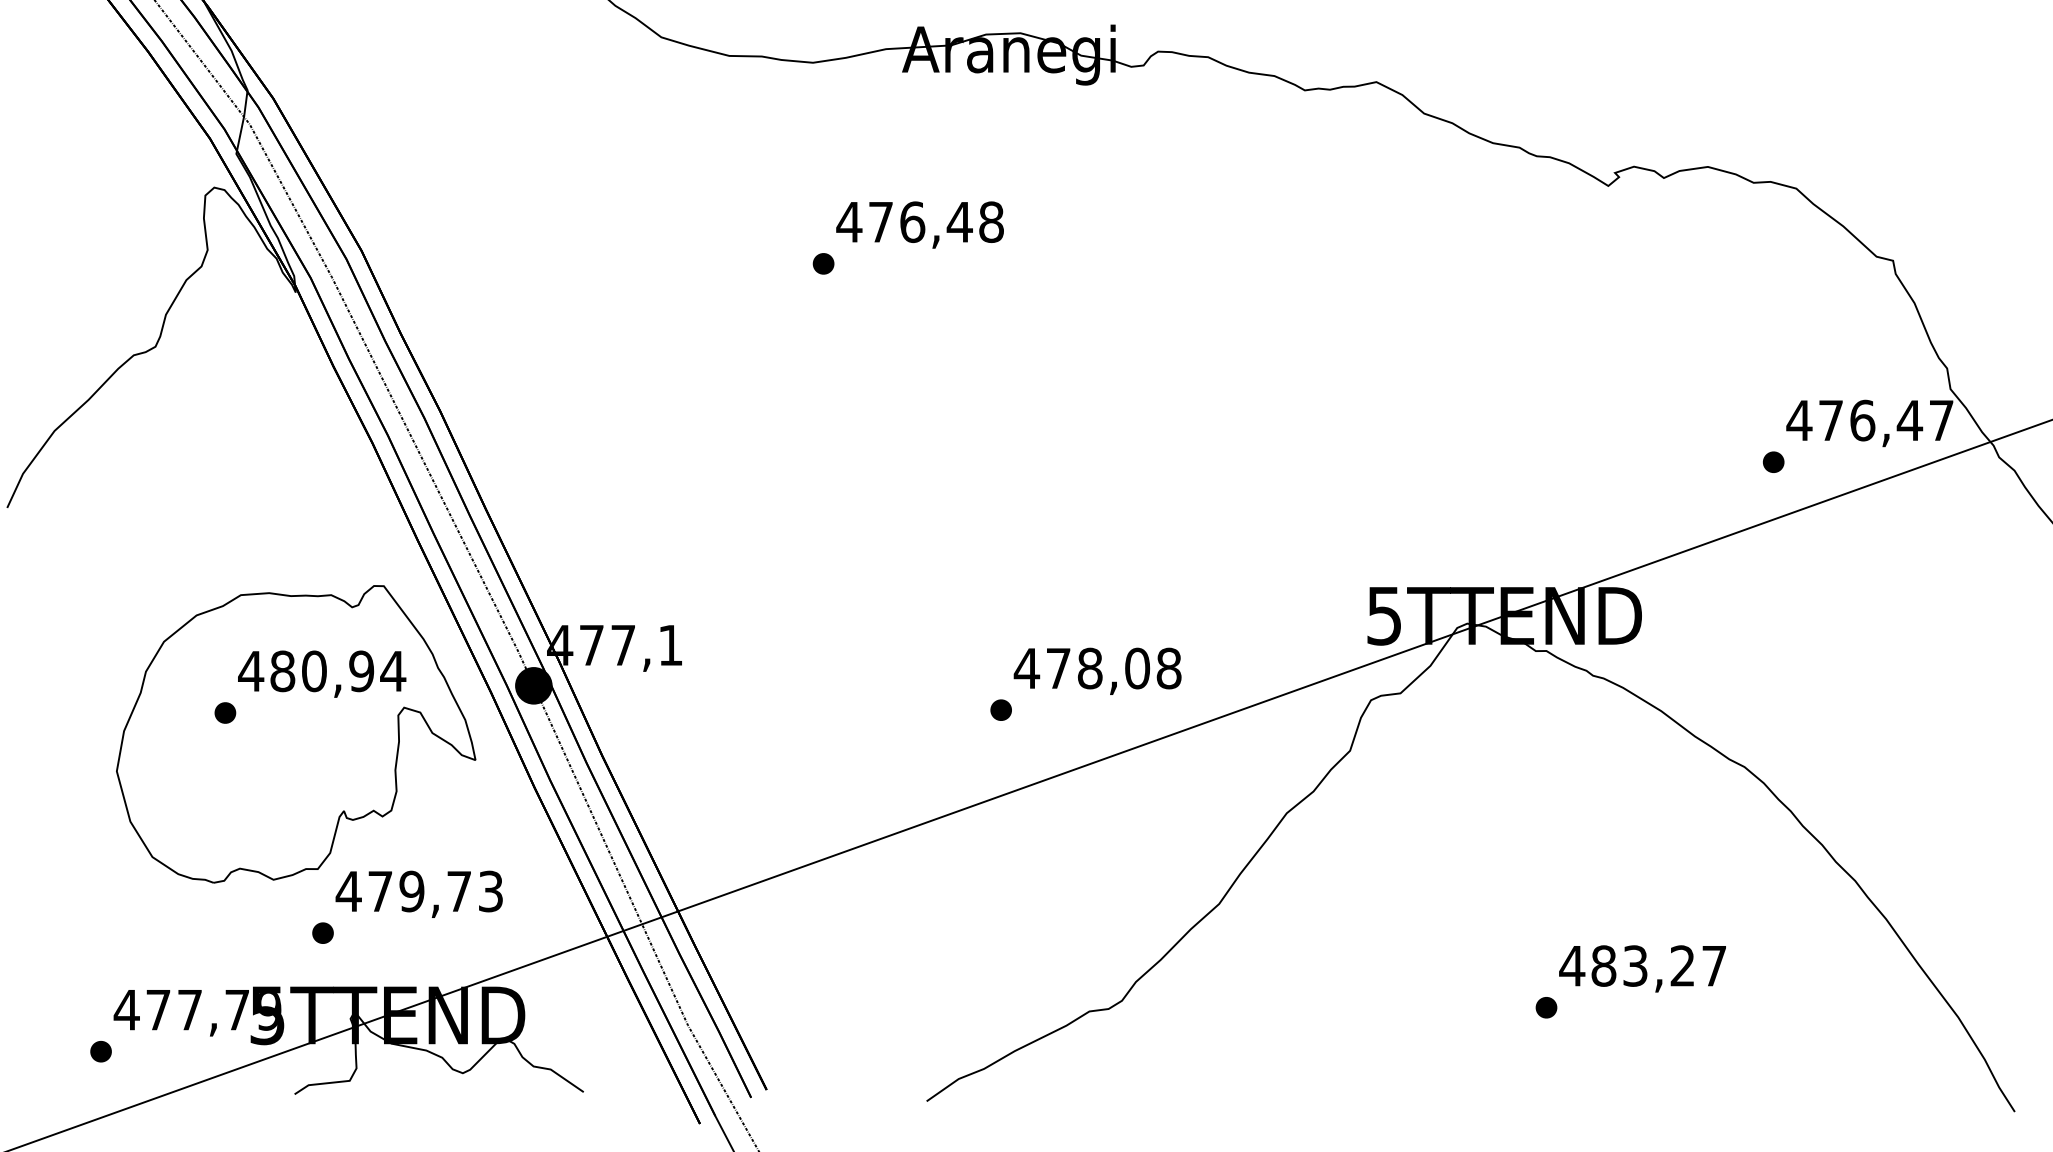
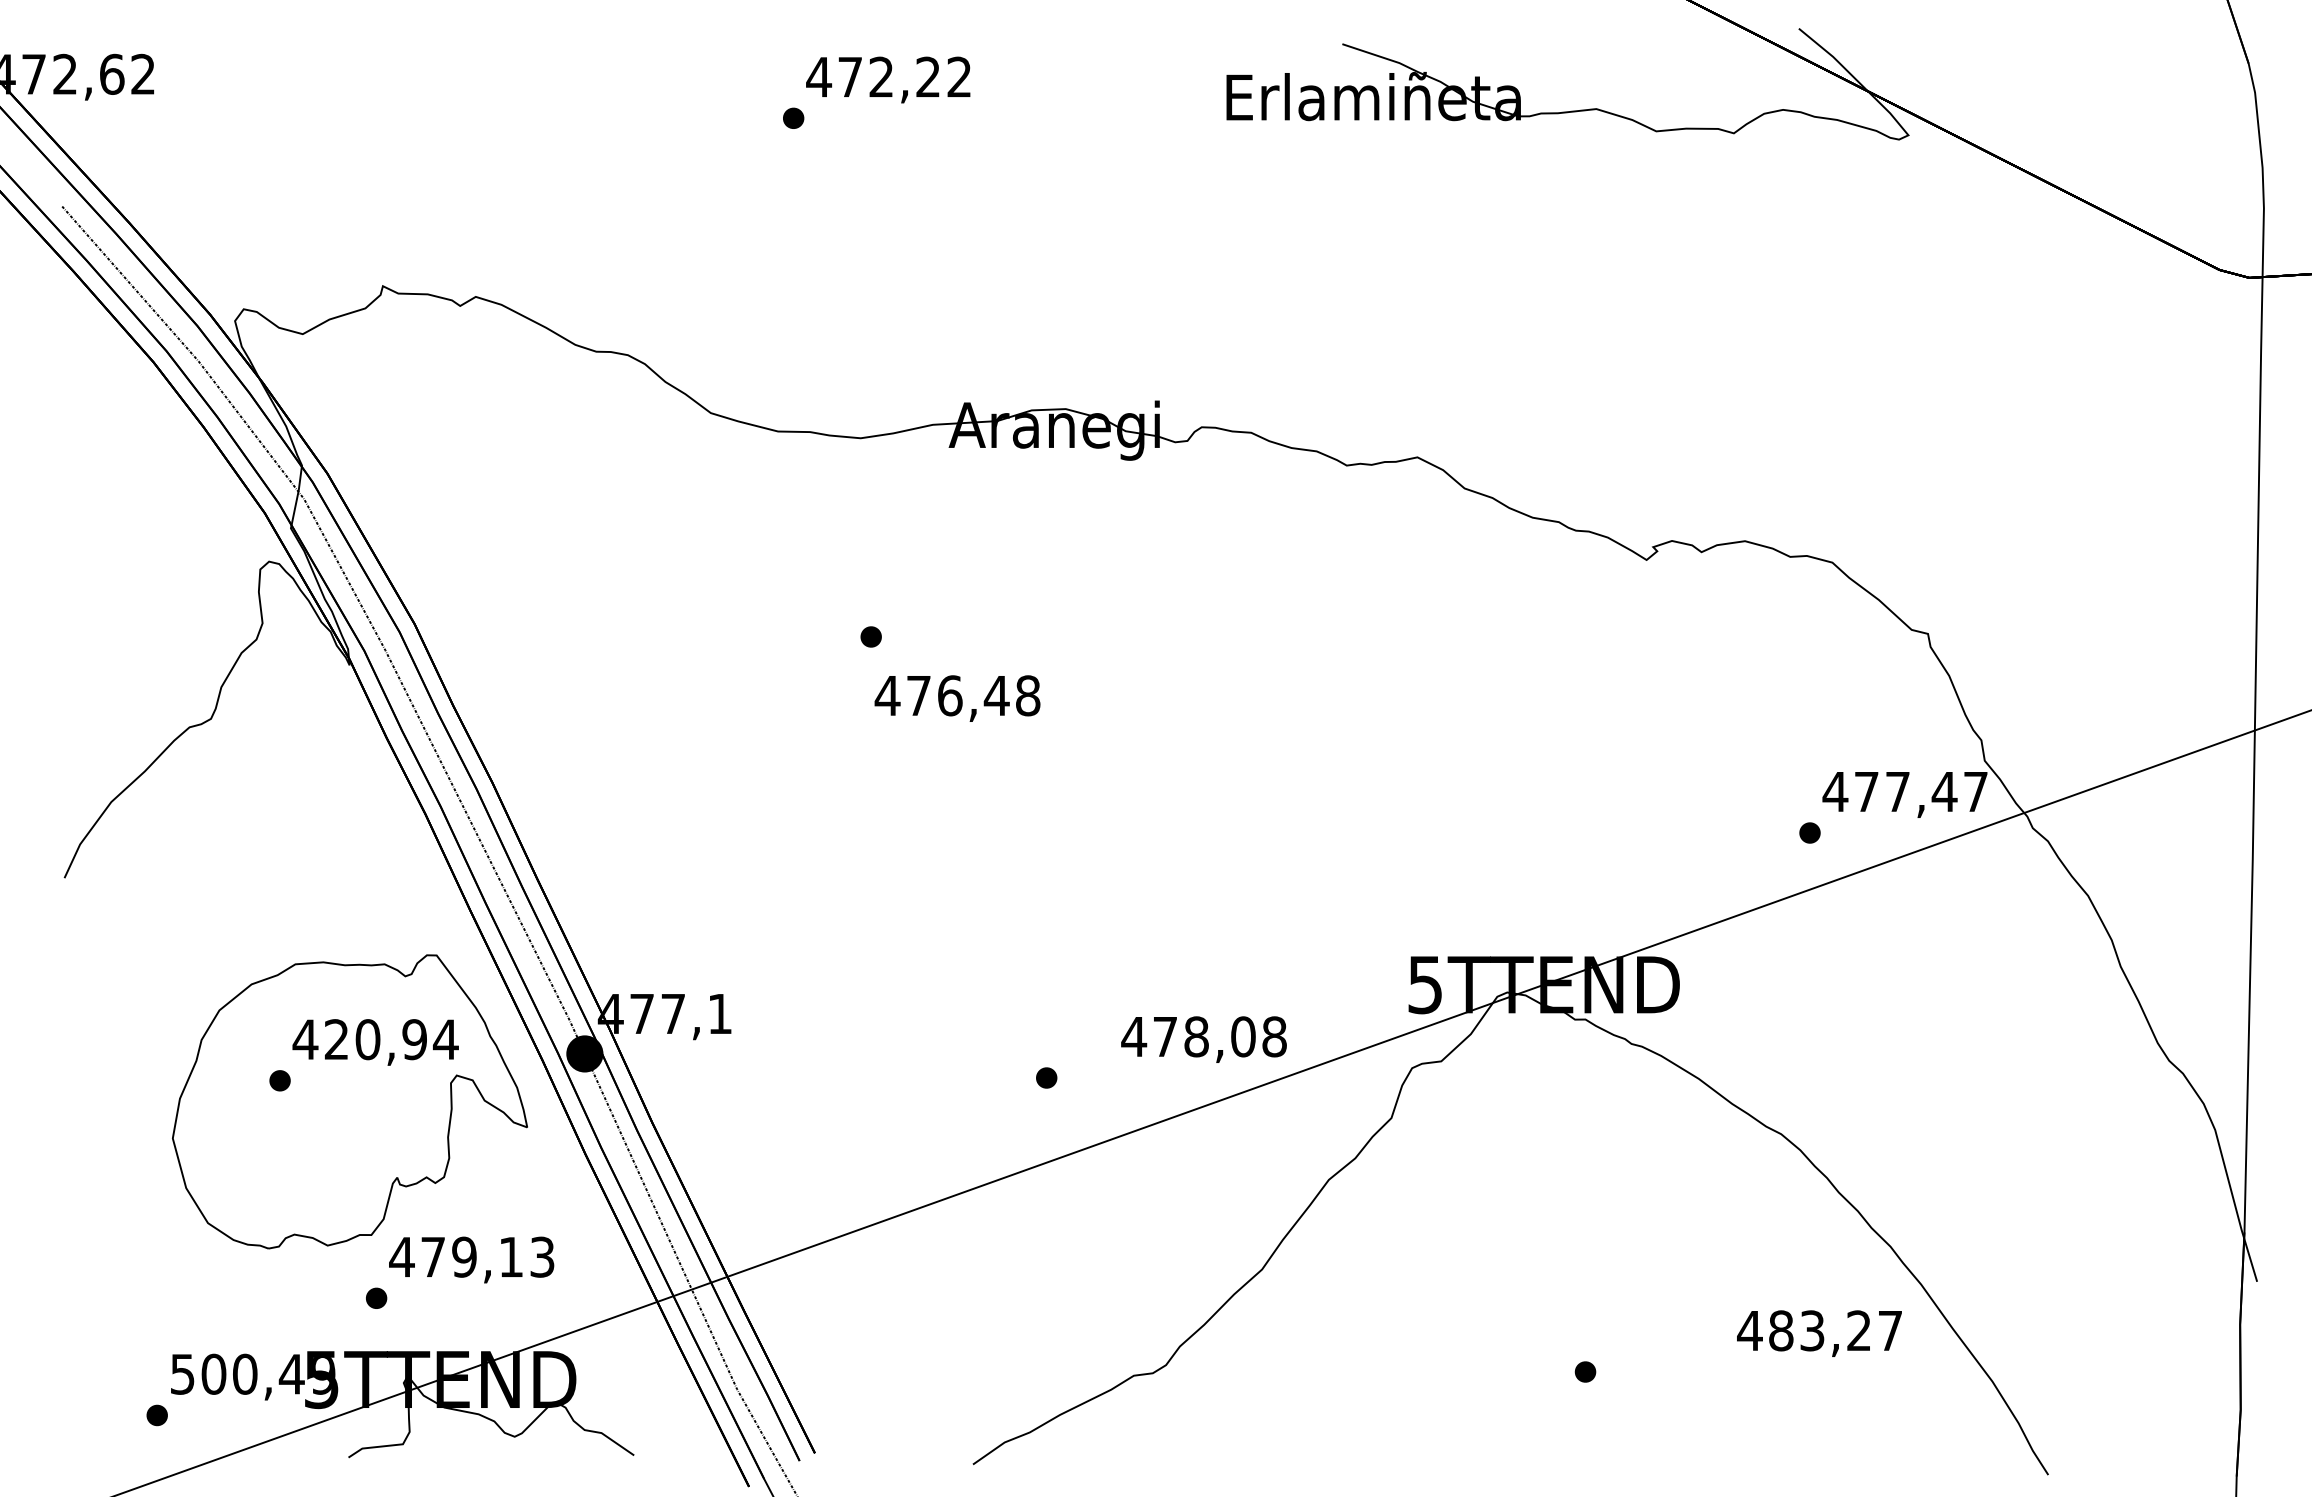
text: (920, 224) -> (957, 698), moved
text: (1862, 420) -> (1897, 791), 476,47 -> 477,47
text: (282, 671) -> (336, 1039), 480,94 -> 420,94
text: (1097, 671) -> (1203, 1039), moved
text: (458, 890) -> (510, 1256), 479,73 -> 479,13
text: (1642, 968) -> (1819, 1333), moved
text: (181, 1009) -> (236, 1373), 477,79 -> 500,49

